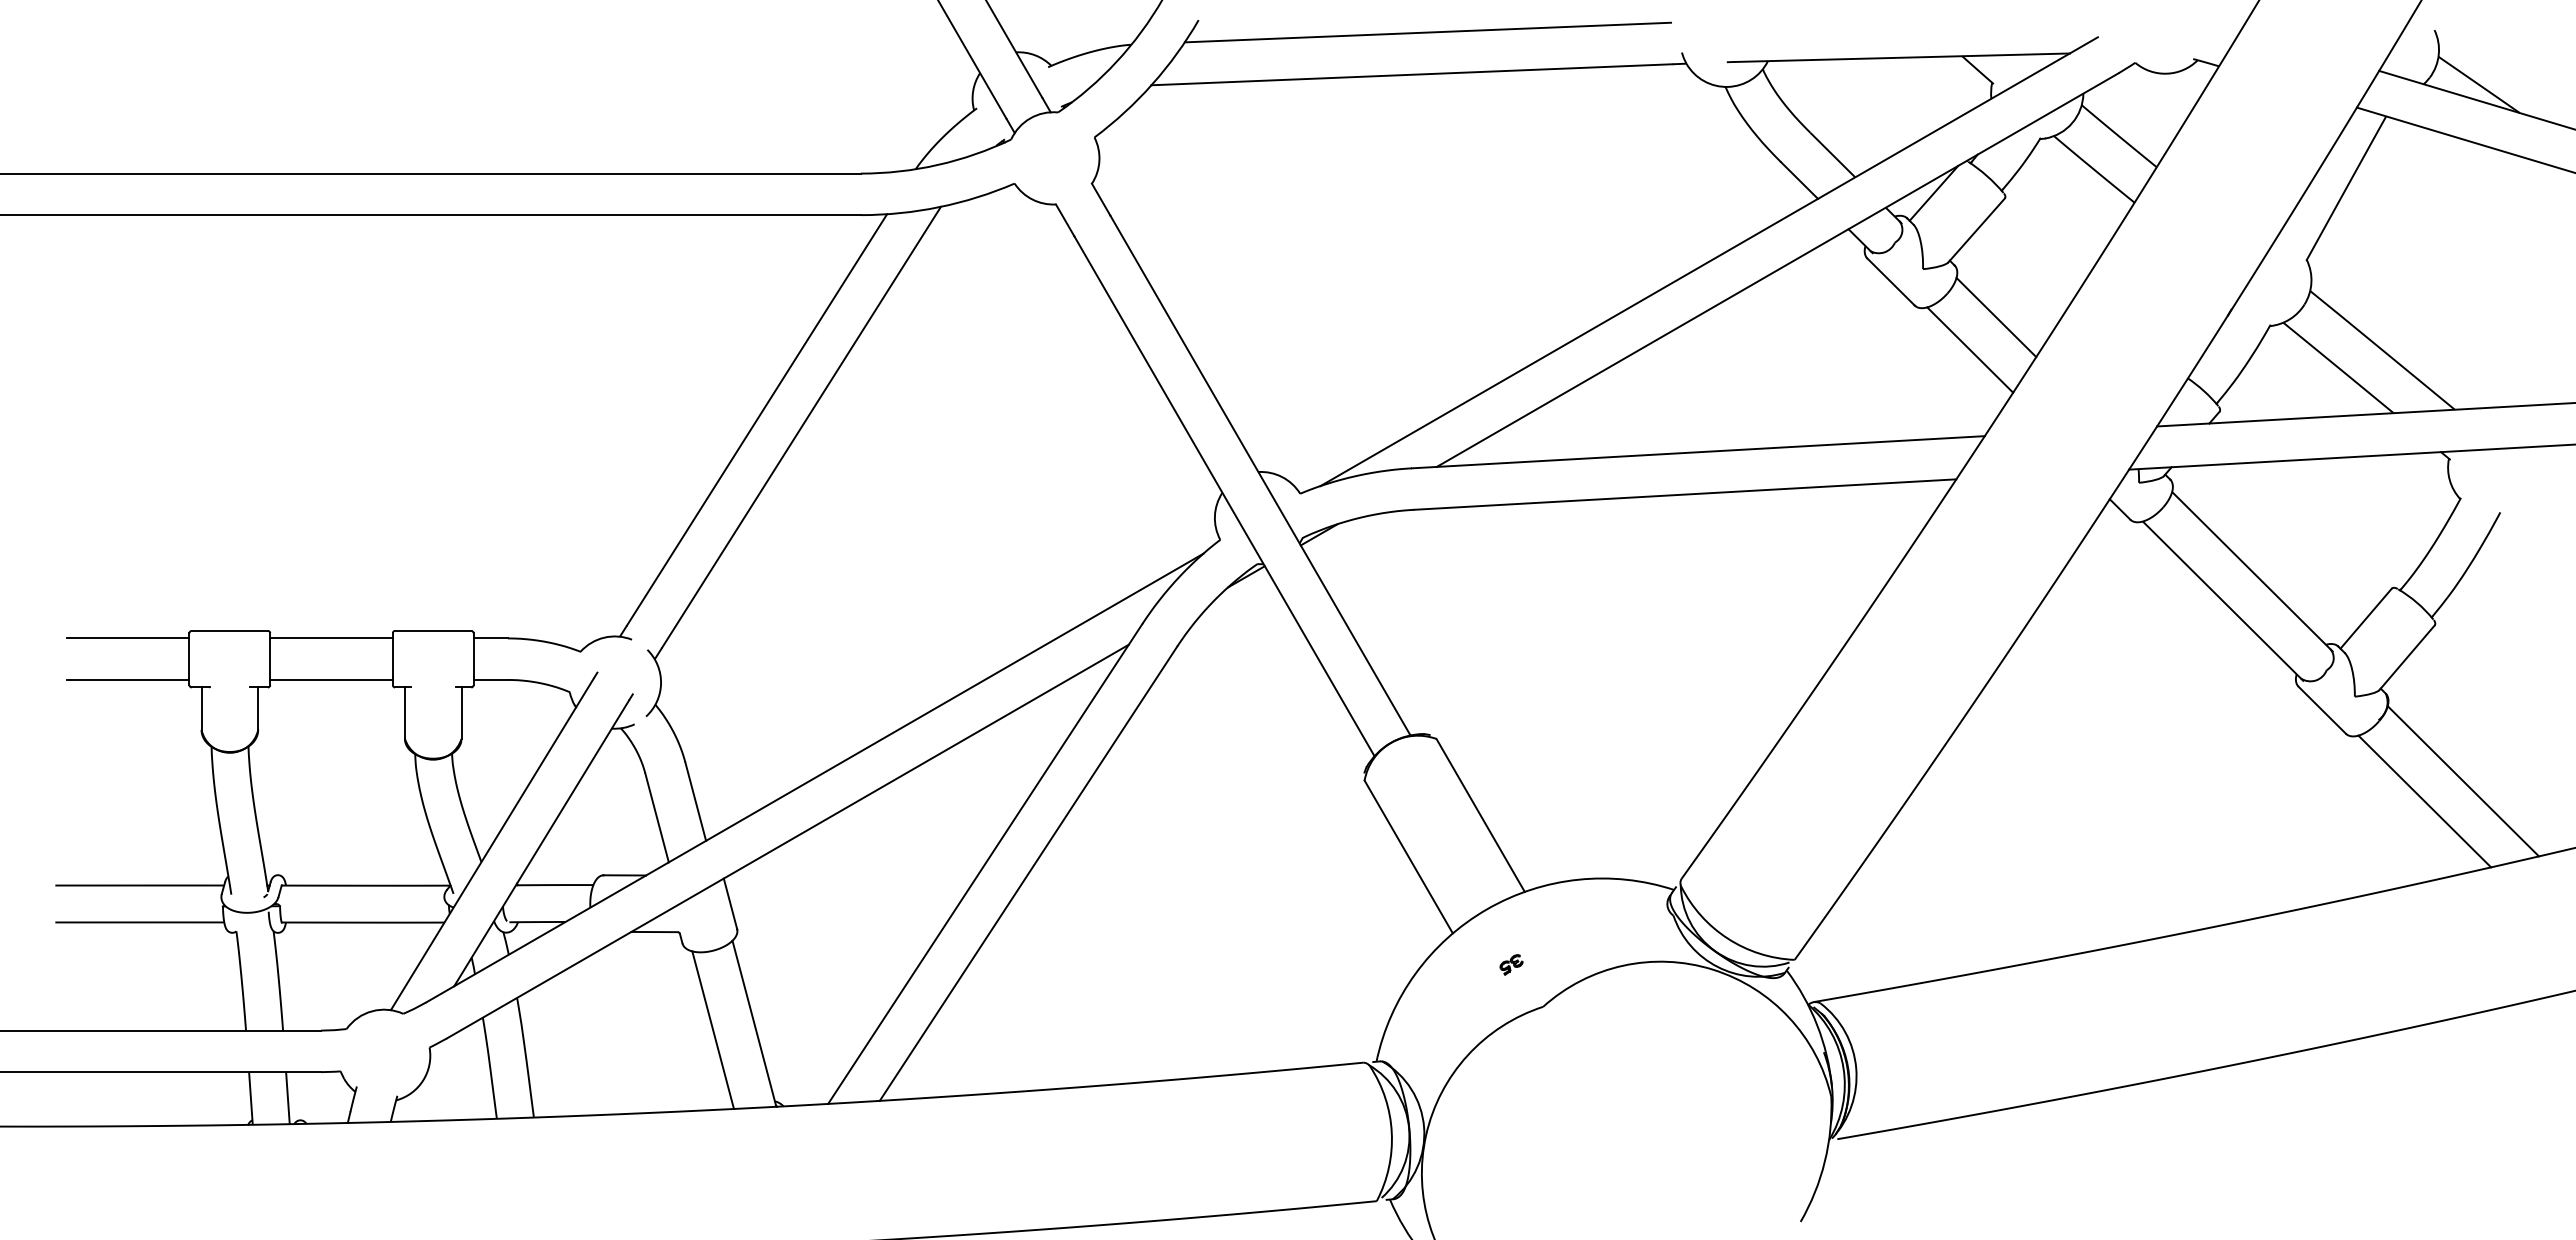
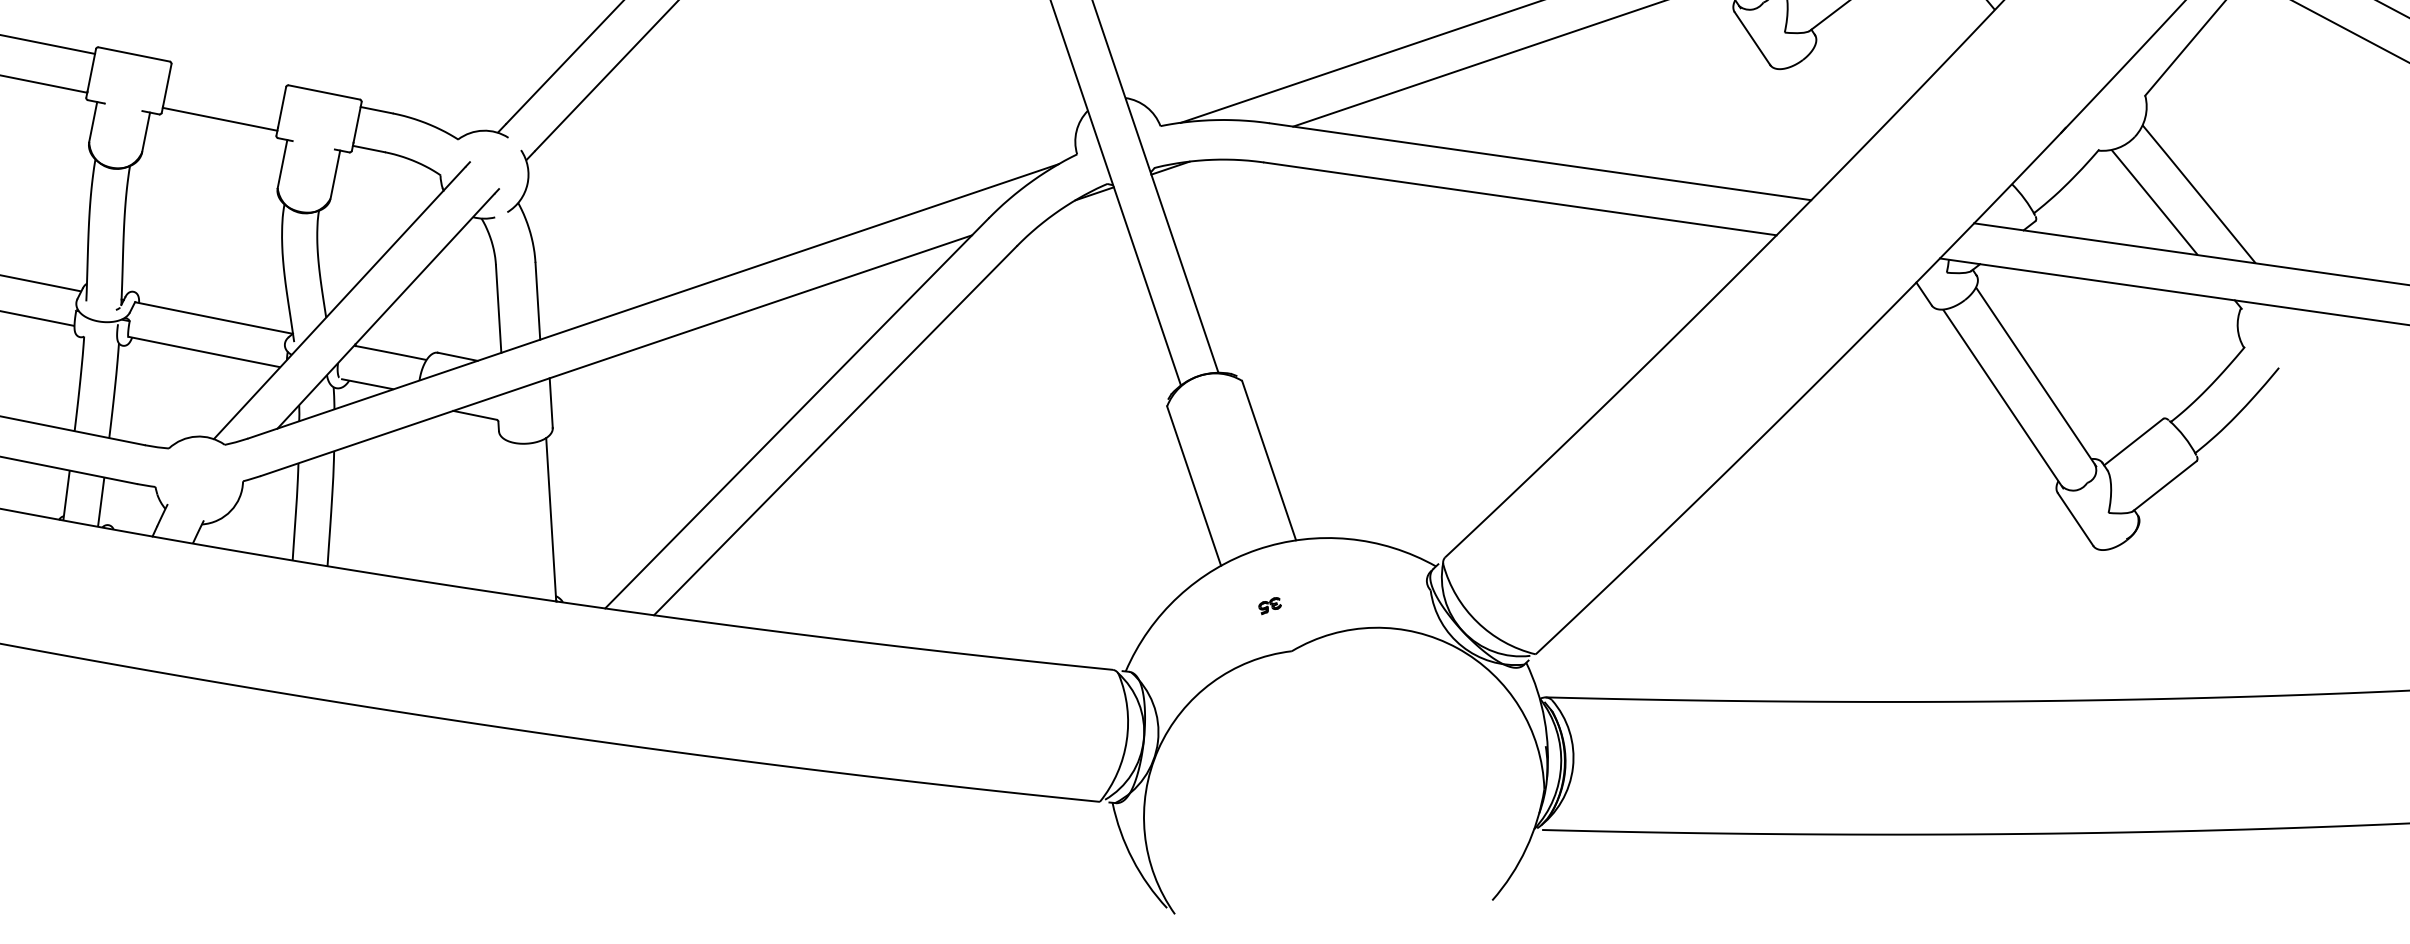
line: (1996, 317) -> (1844, 91), removed
line: (1970, 349) -> (1814, 116), removed
line: (331, 638) -> (227, 80), removed
line: (2462, 781) -> (2193, 612), removed
line: (2424, 801) -> (2154, 623), removed
line: (712, 1029) -> (510, 517), removed

